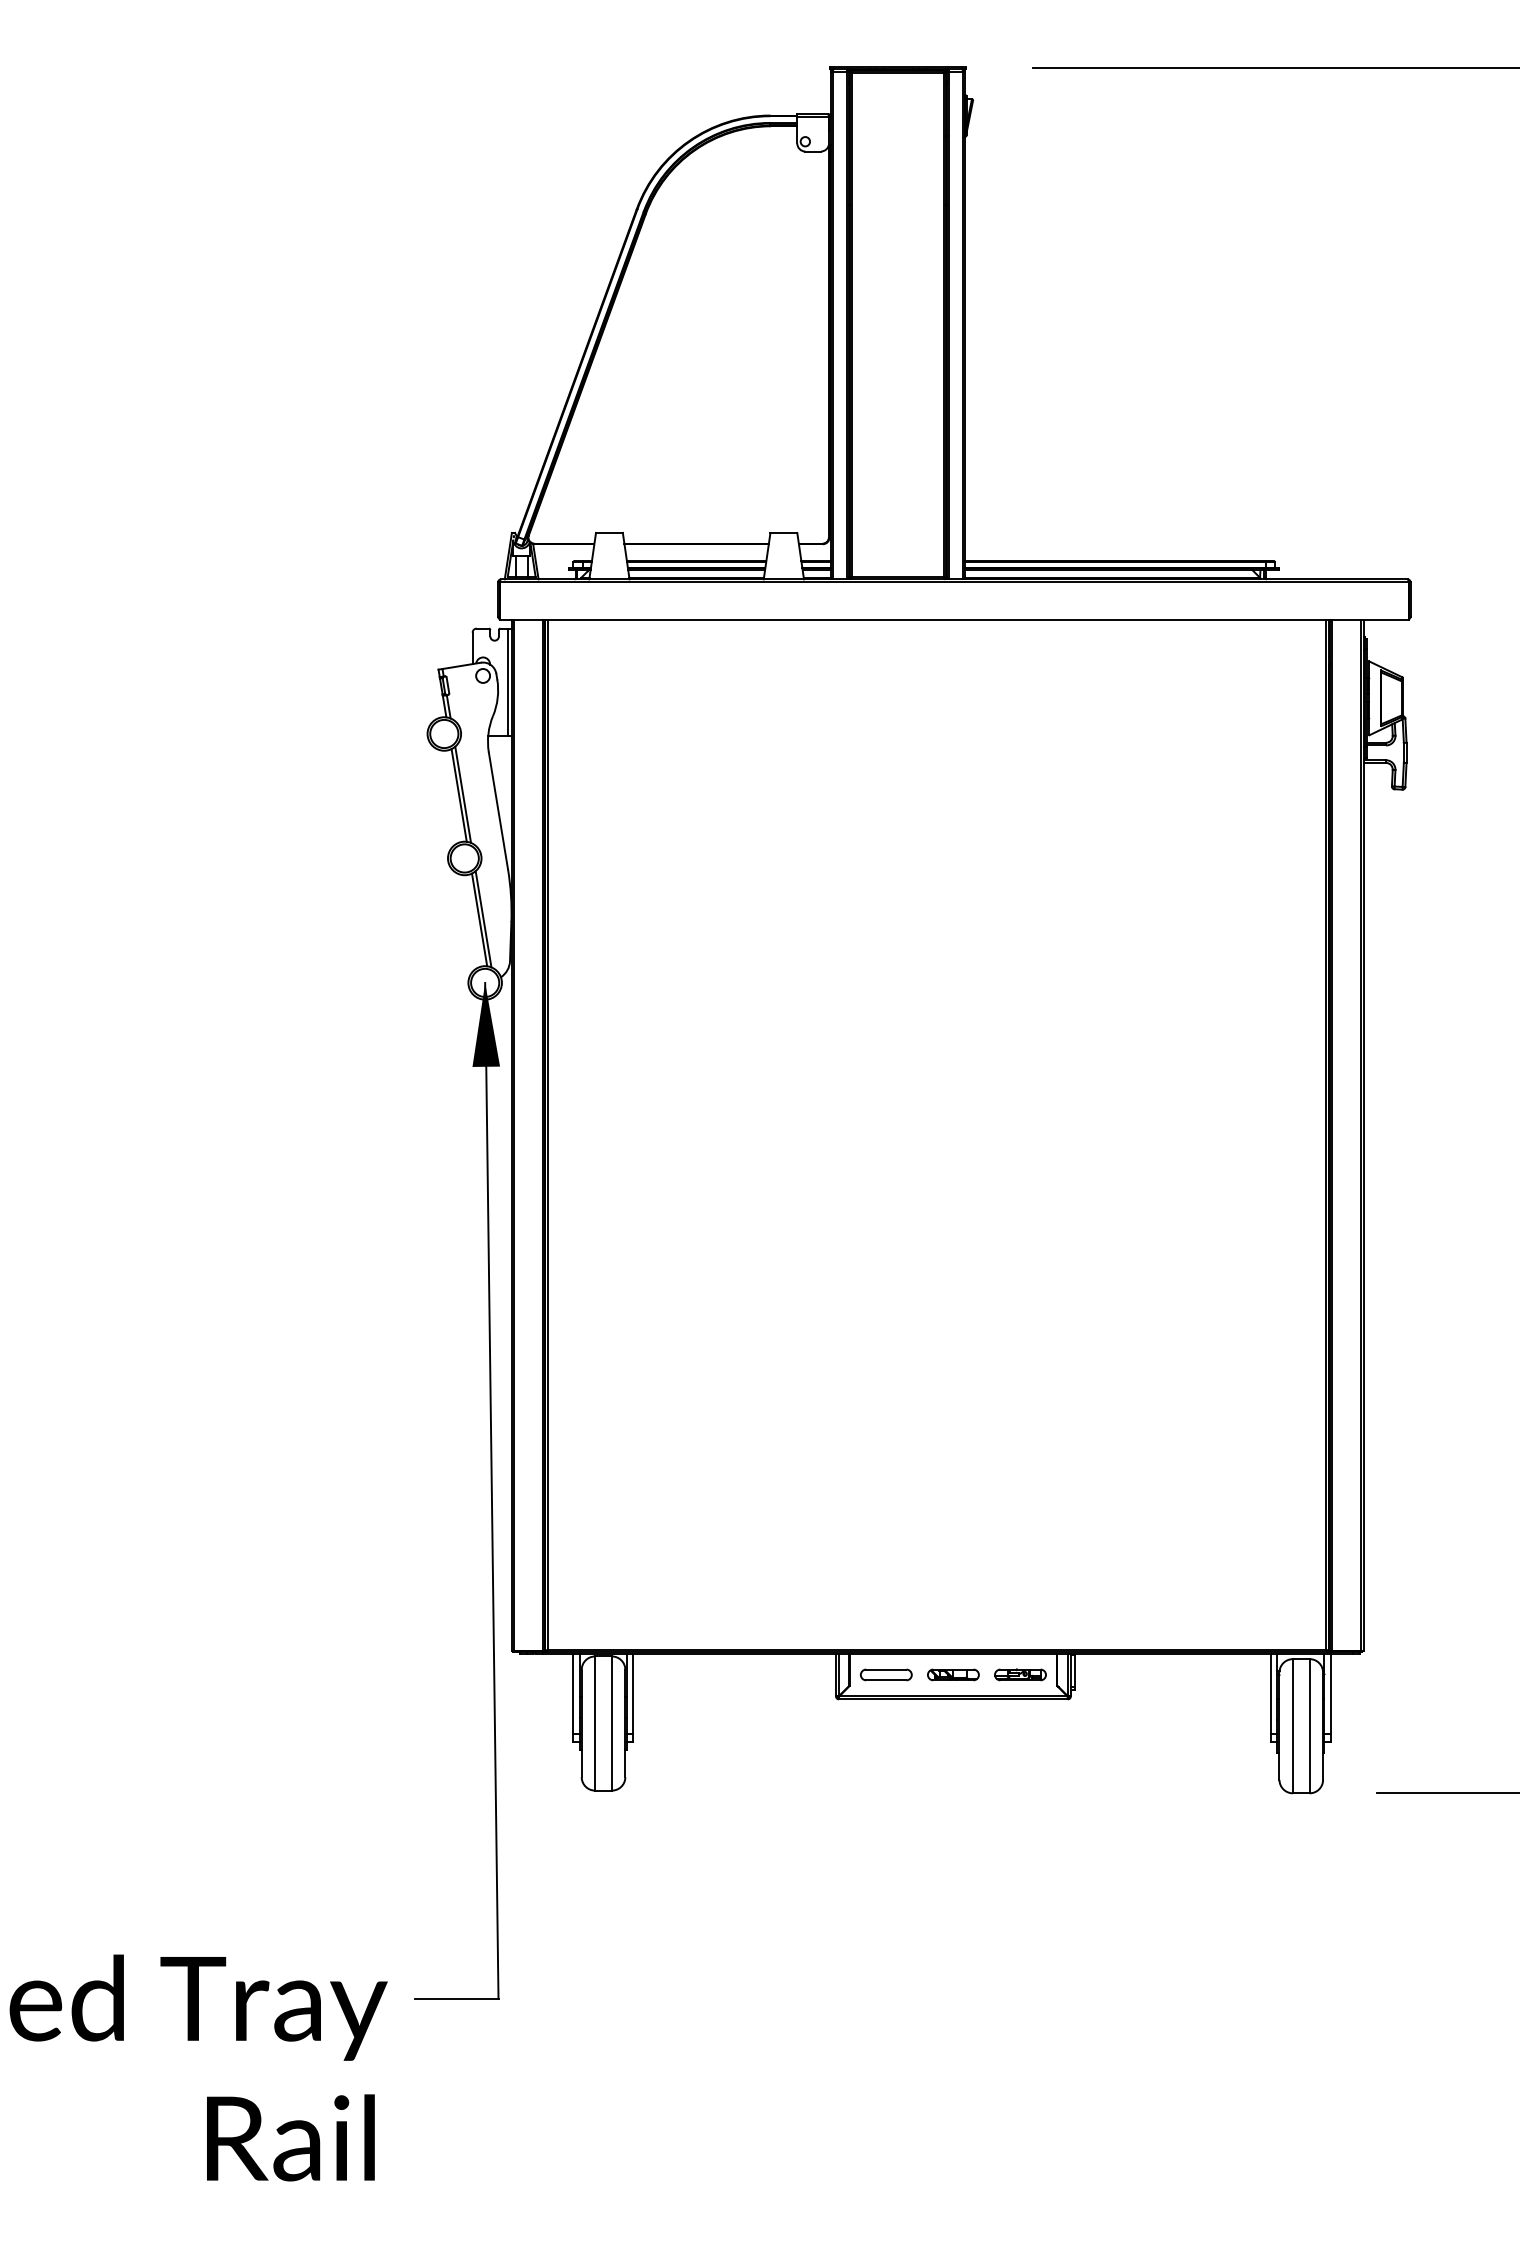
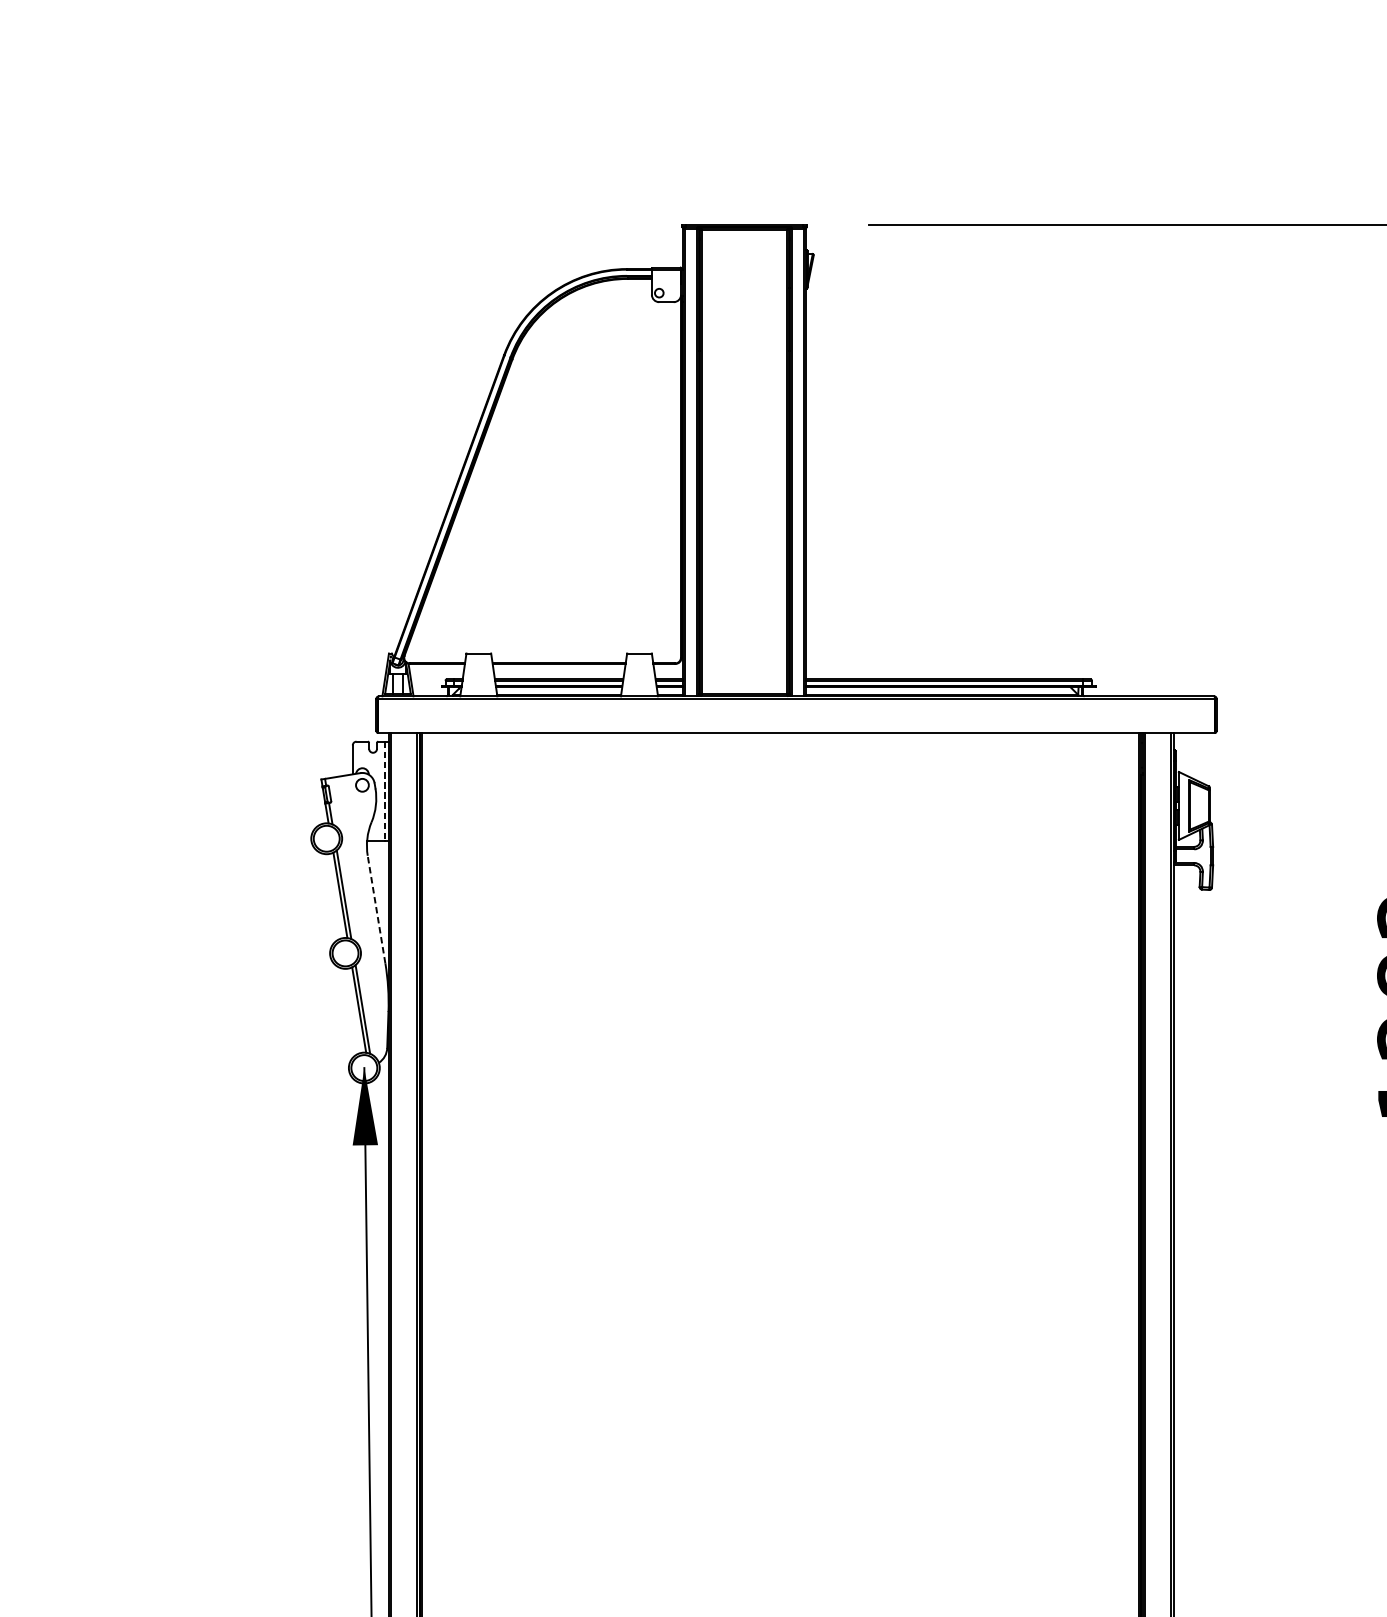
line: (507, 682) -> (384, 791), solid -> dashed
line: (498, 810) -> (376, 909), solid -> dashed

